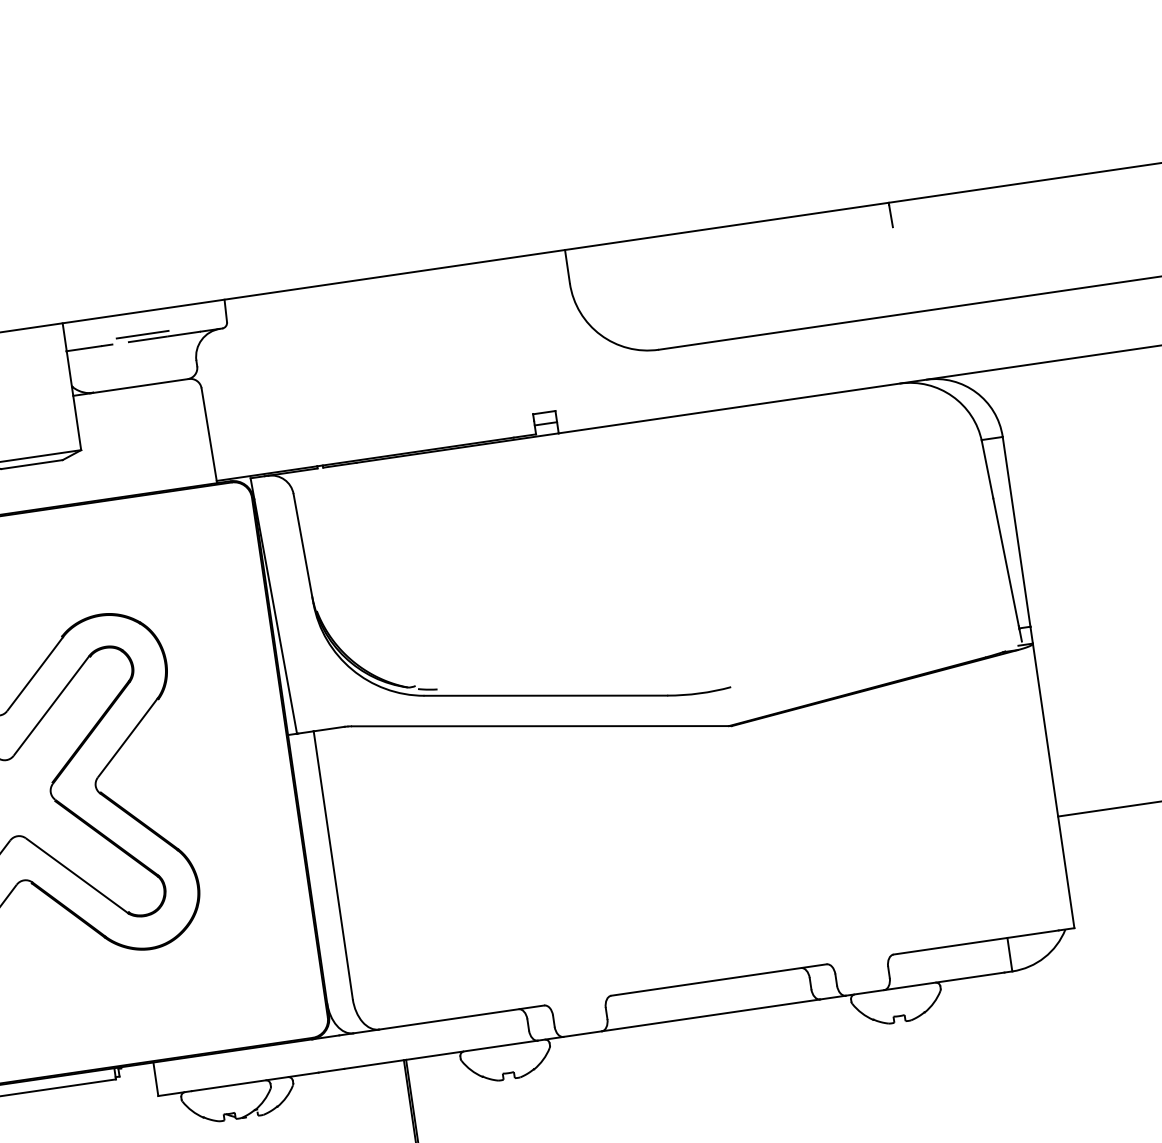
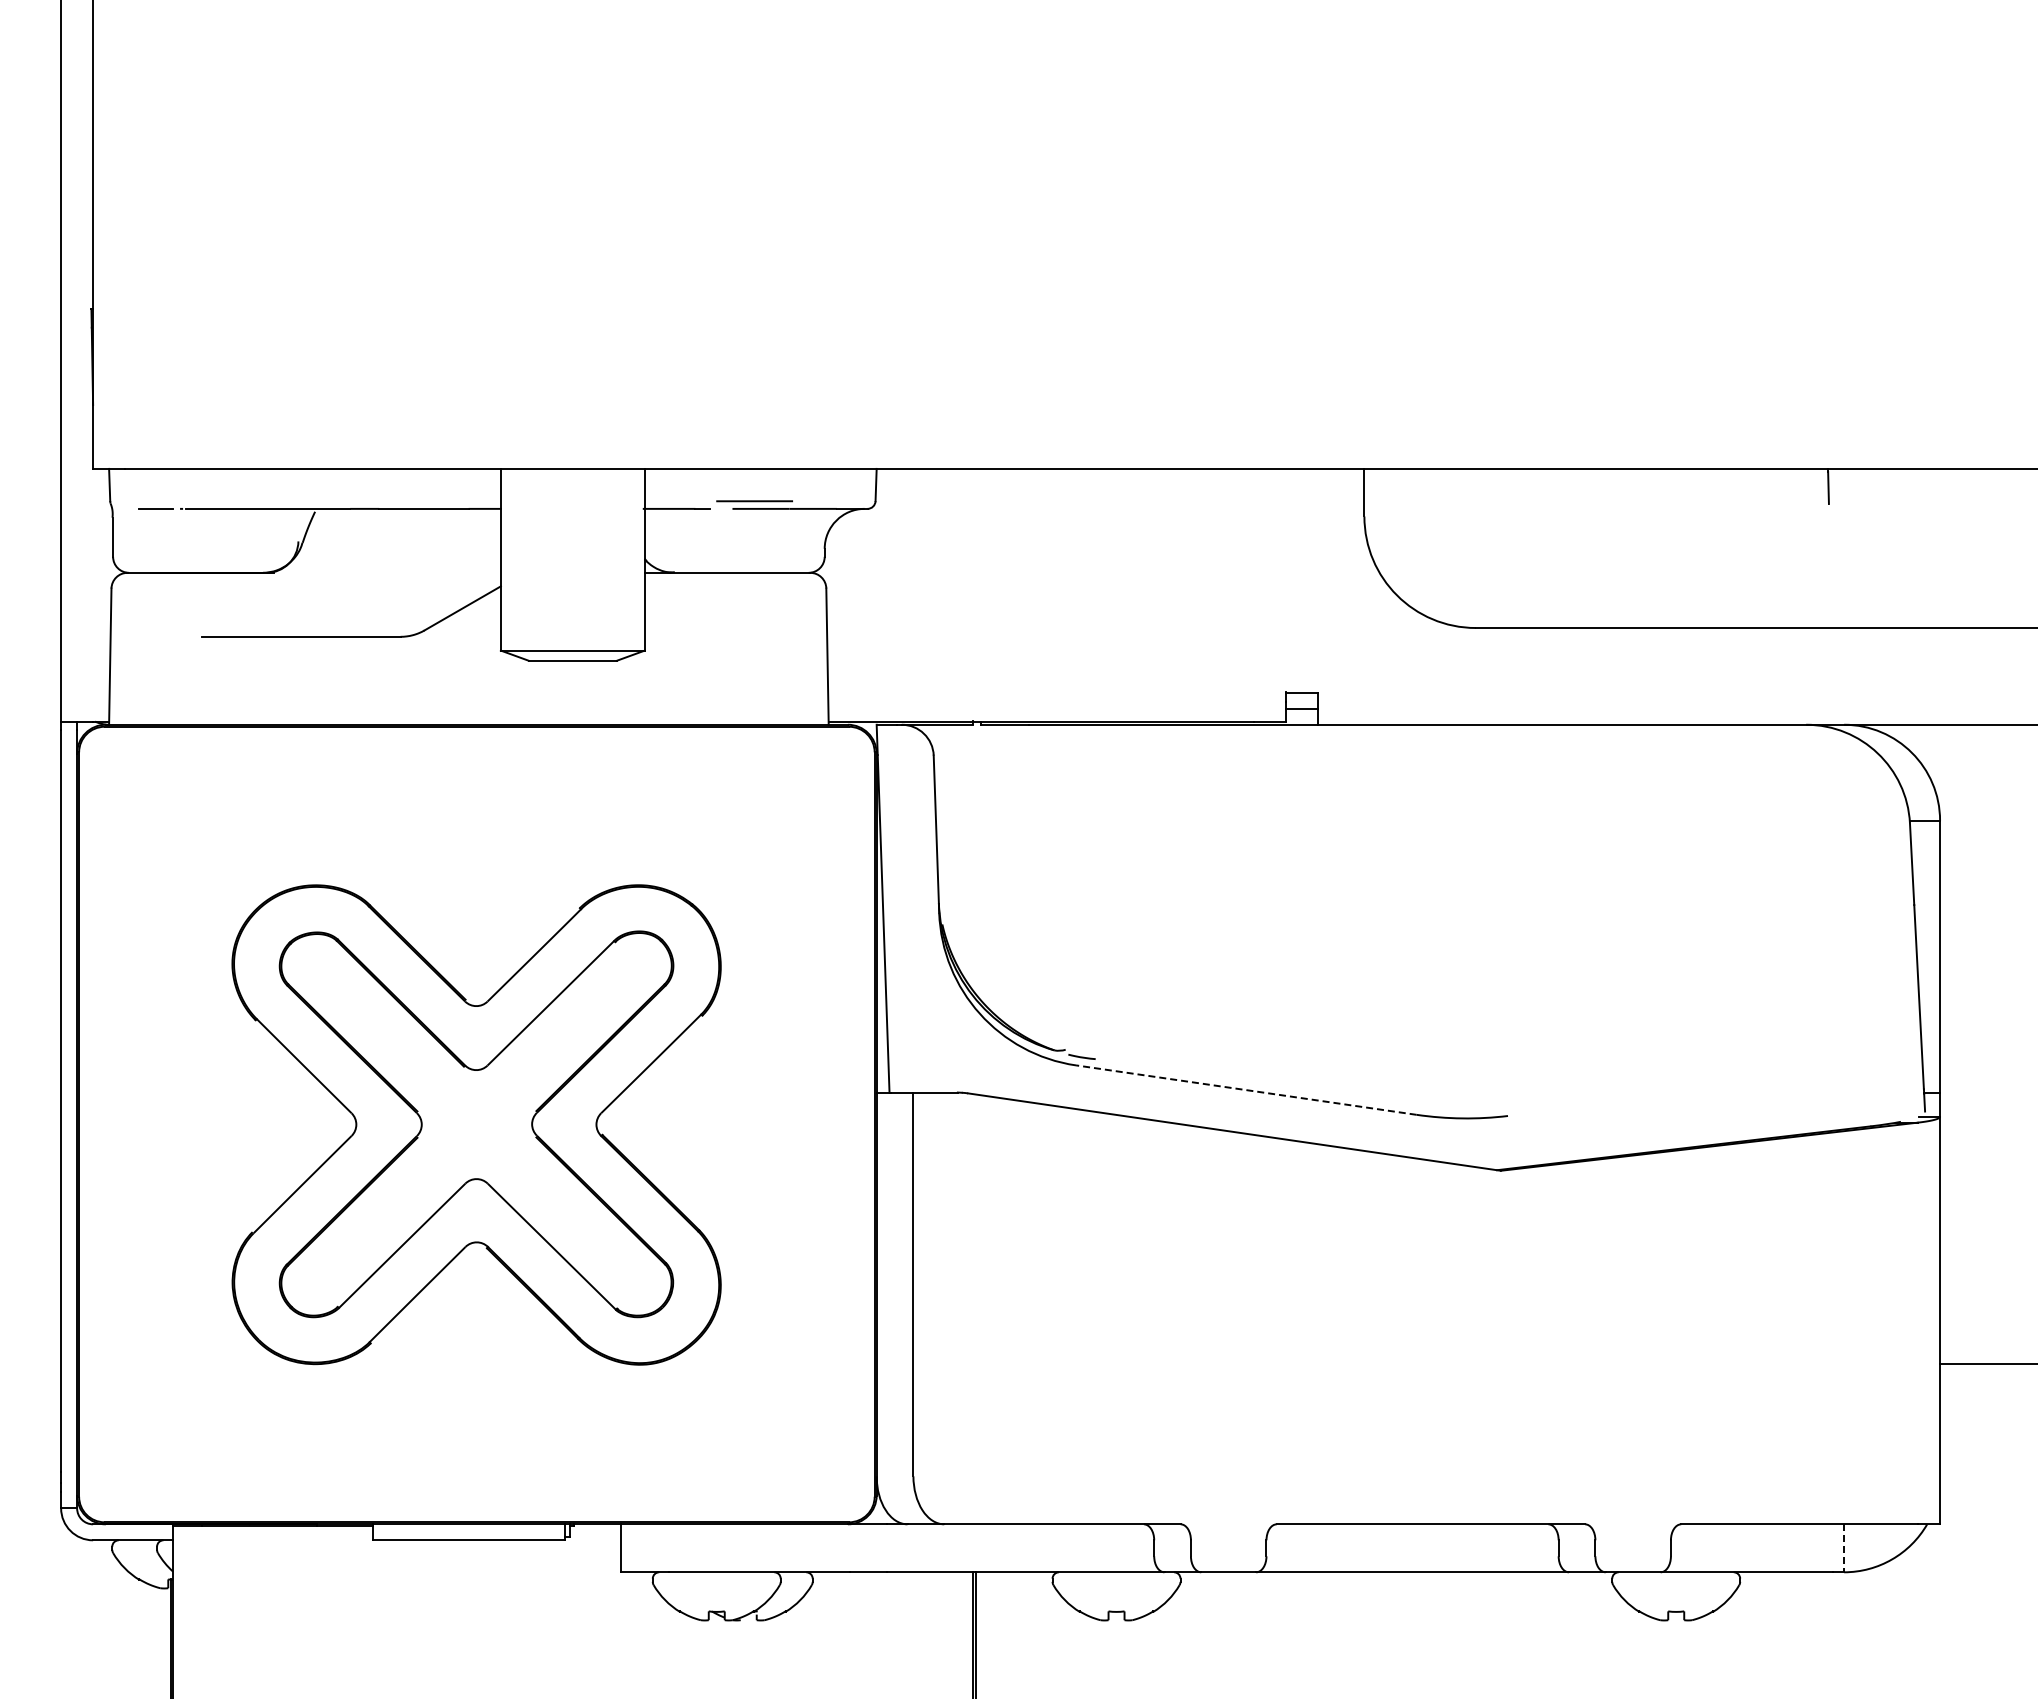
line: (545, 696) -> (1245, 1090), solid -> dashed
line: (1010, 954) -> (1844, 1548), solid -> dashed

